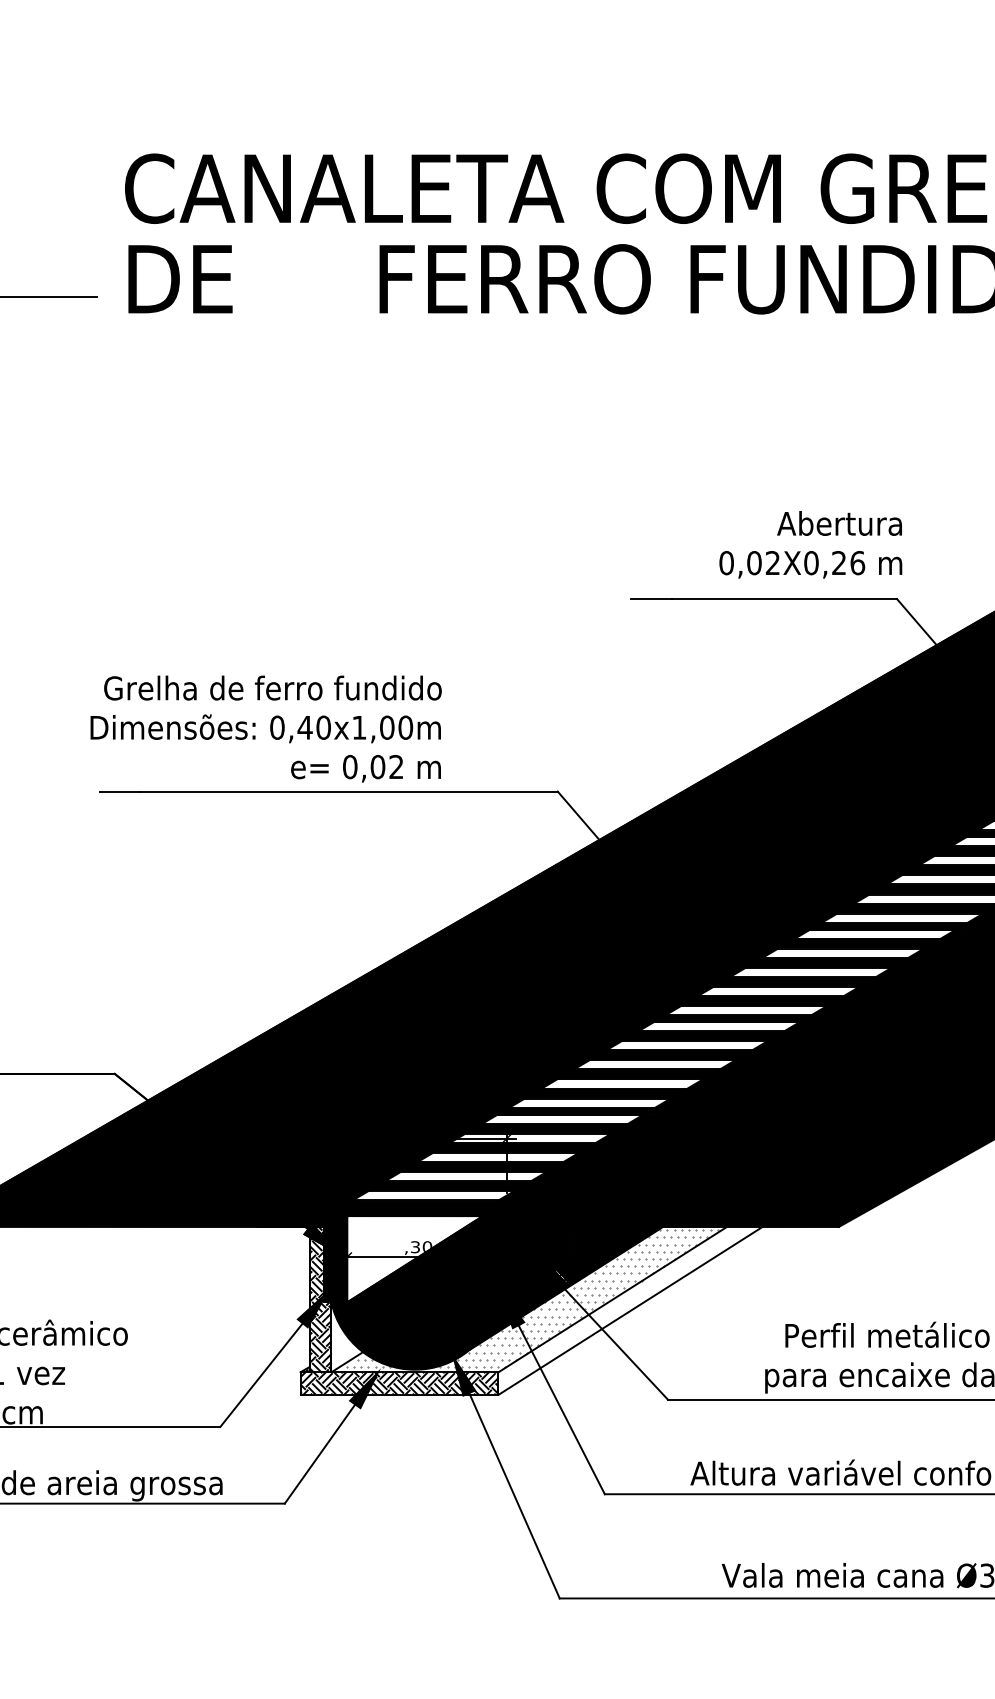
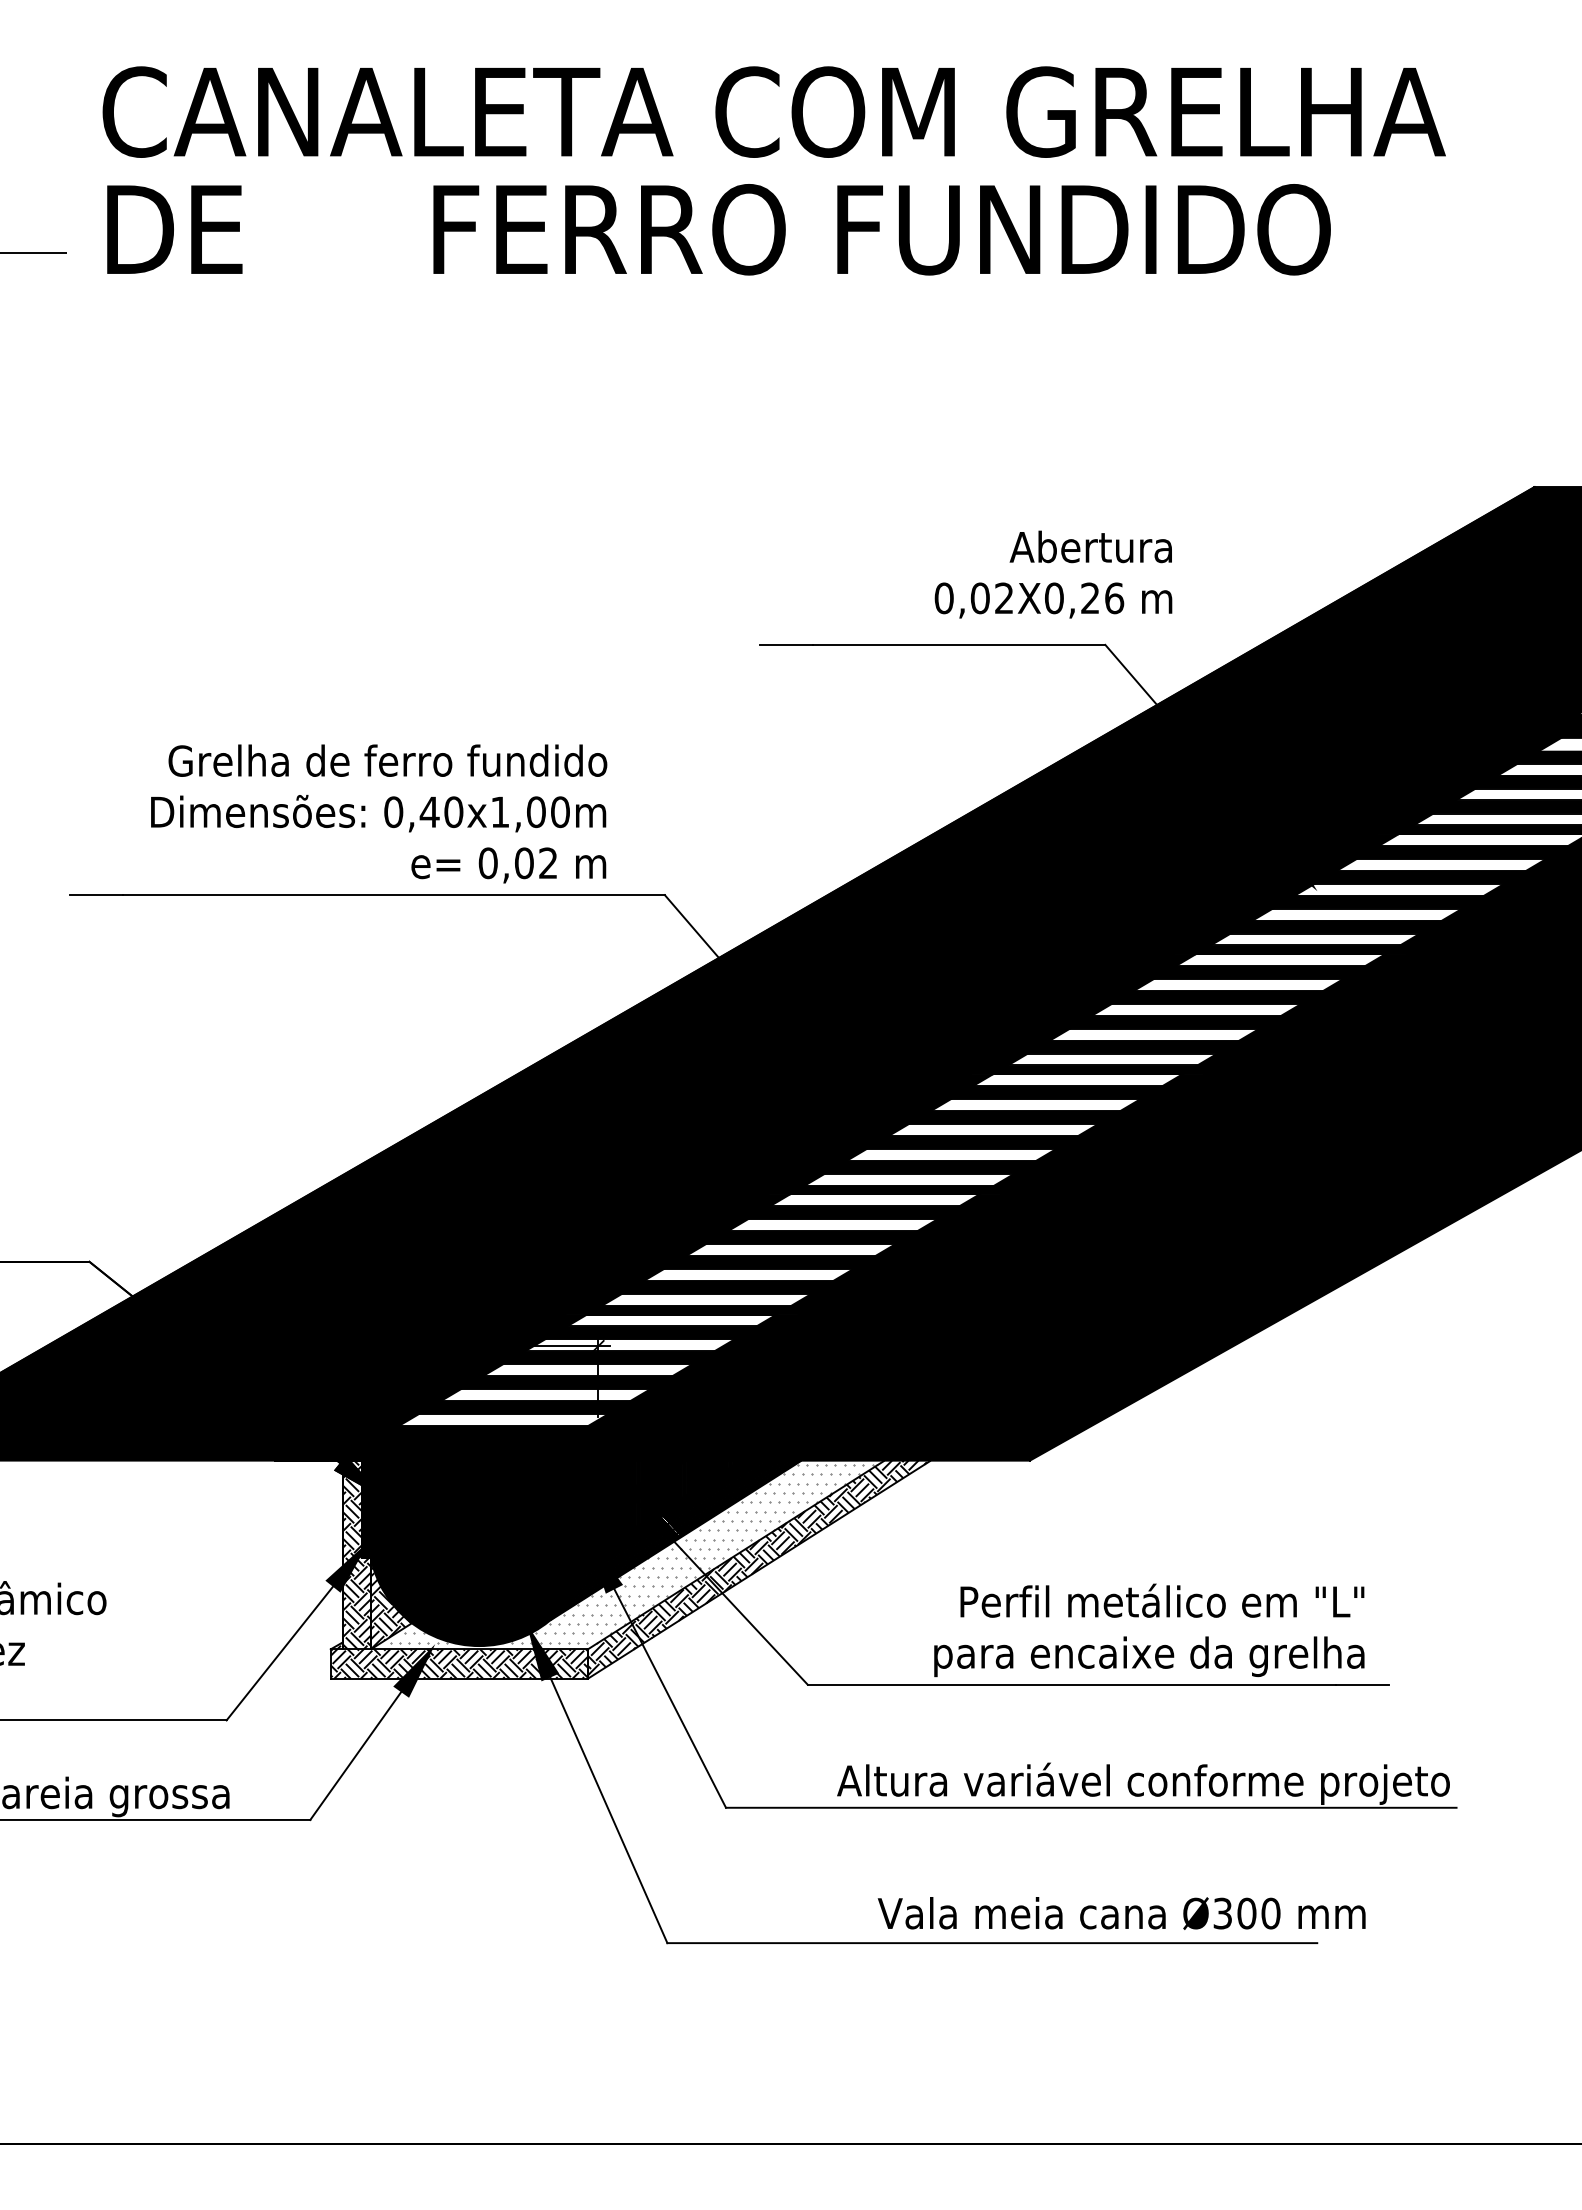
text: (810, 544) -> (1053, 574), moved
text: (266, 728) -> (379, 813), moved
fill: (414, 1259) -> (478, 1502), added
hatch: (629, 1309) -> (758, 1567), added
hatch: (346, 1337) -> (390, 1604), added

